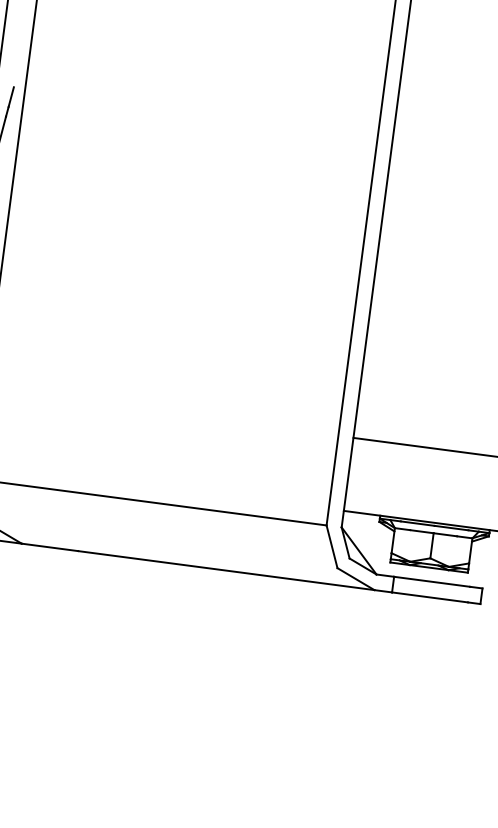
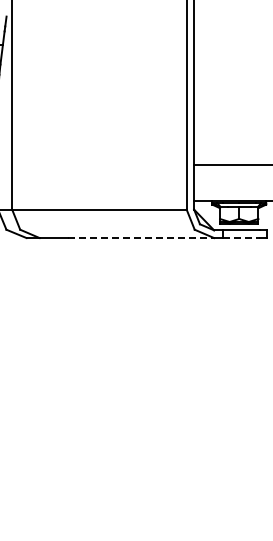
line: (227, 571) -> (141, 238), solid -> dashed
line: (429, 598) -> (241, 238), solid -> dashed

